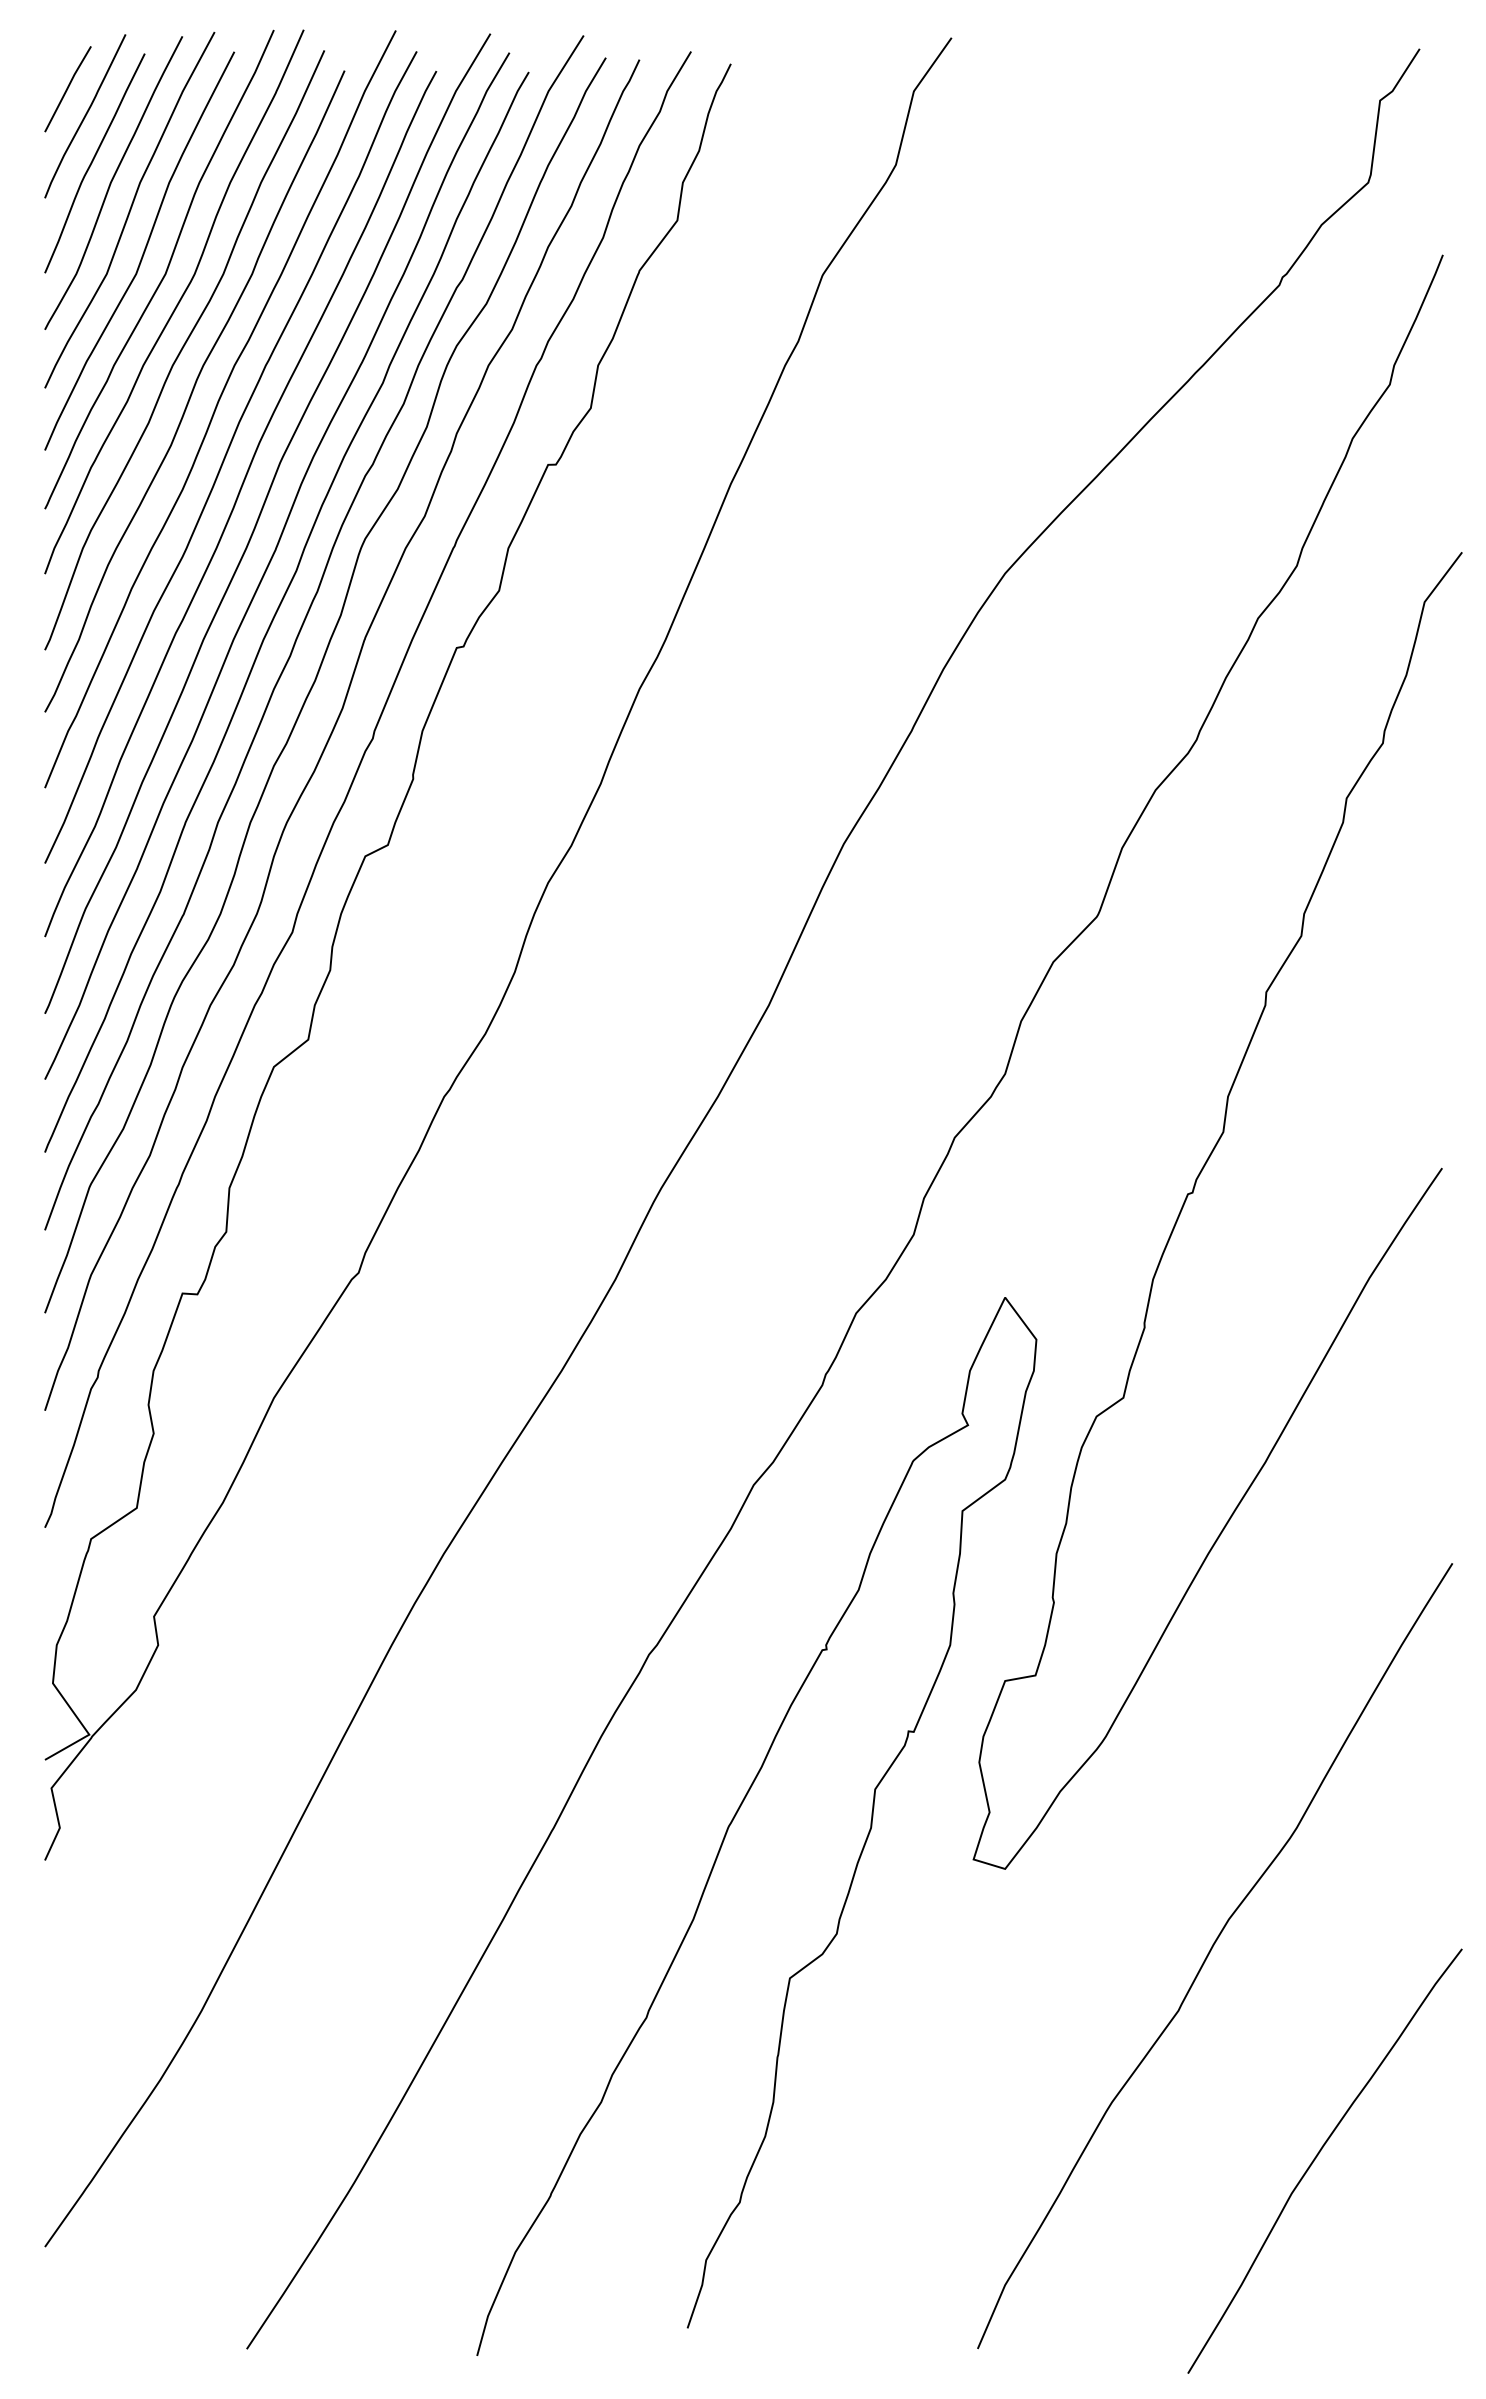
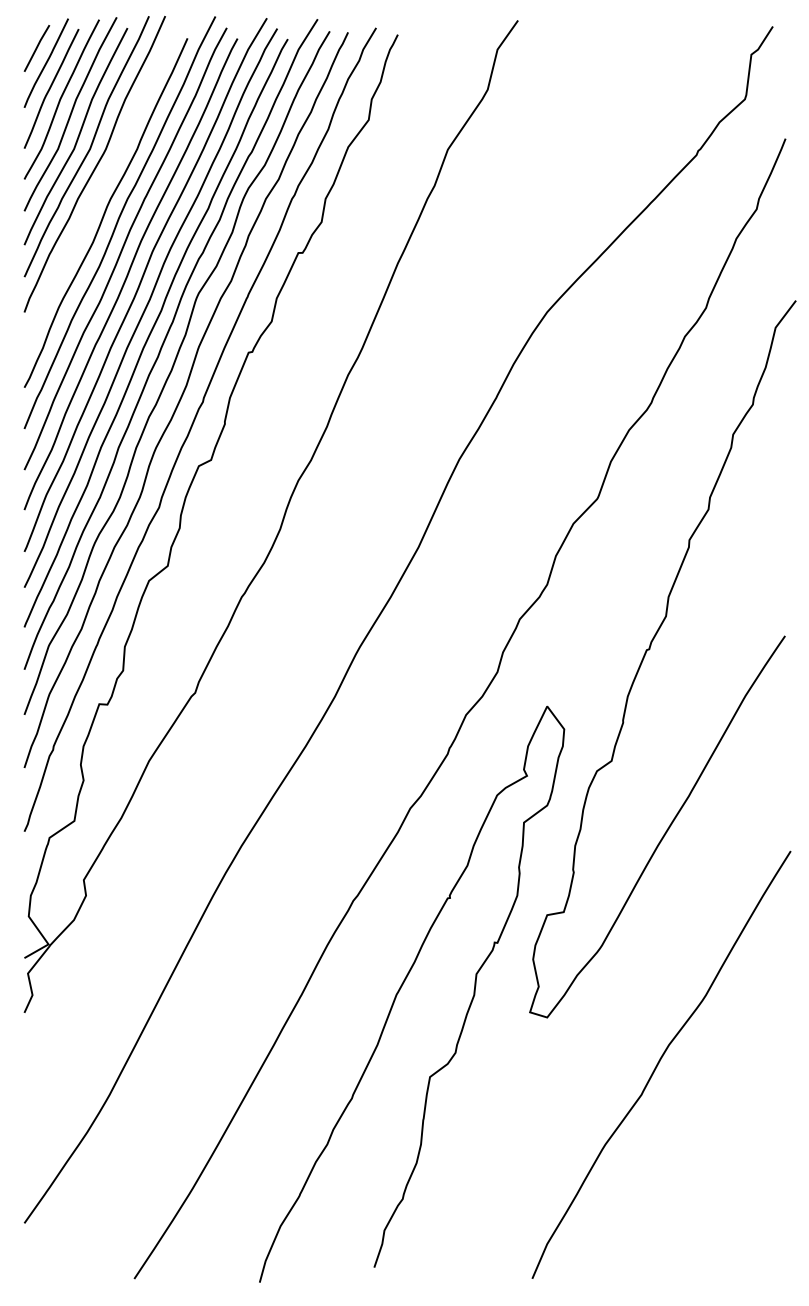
curve: (184, 348) -> (100, 189), removed
curve: (1319, 2155) -> (718, 1173), removed

